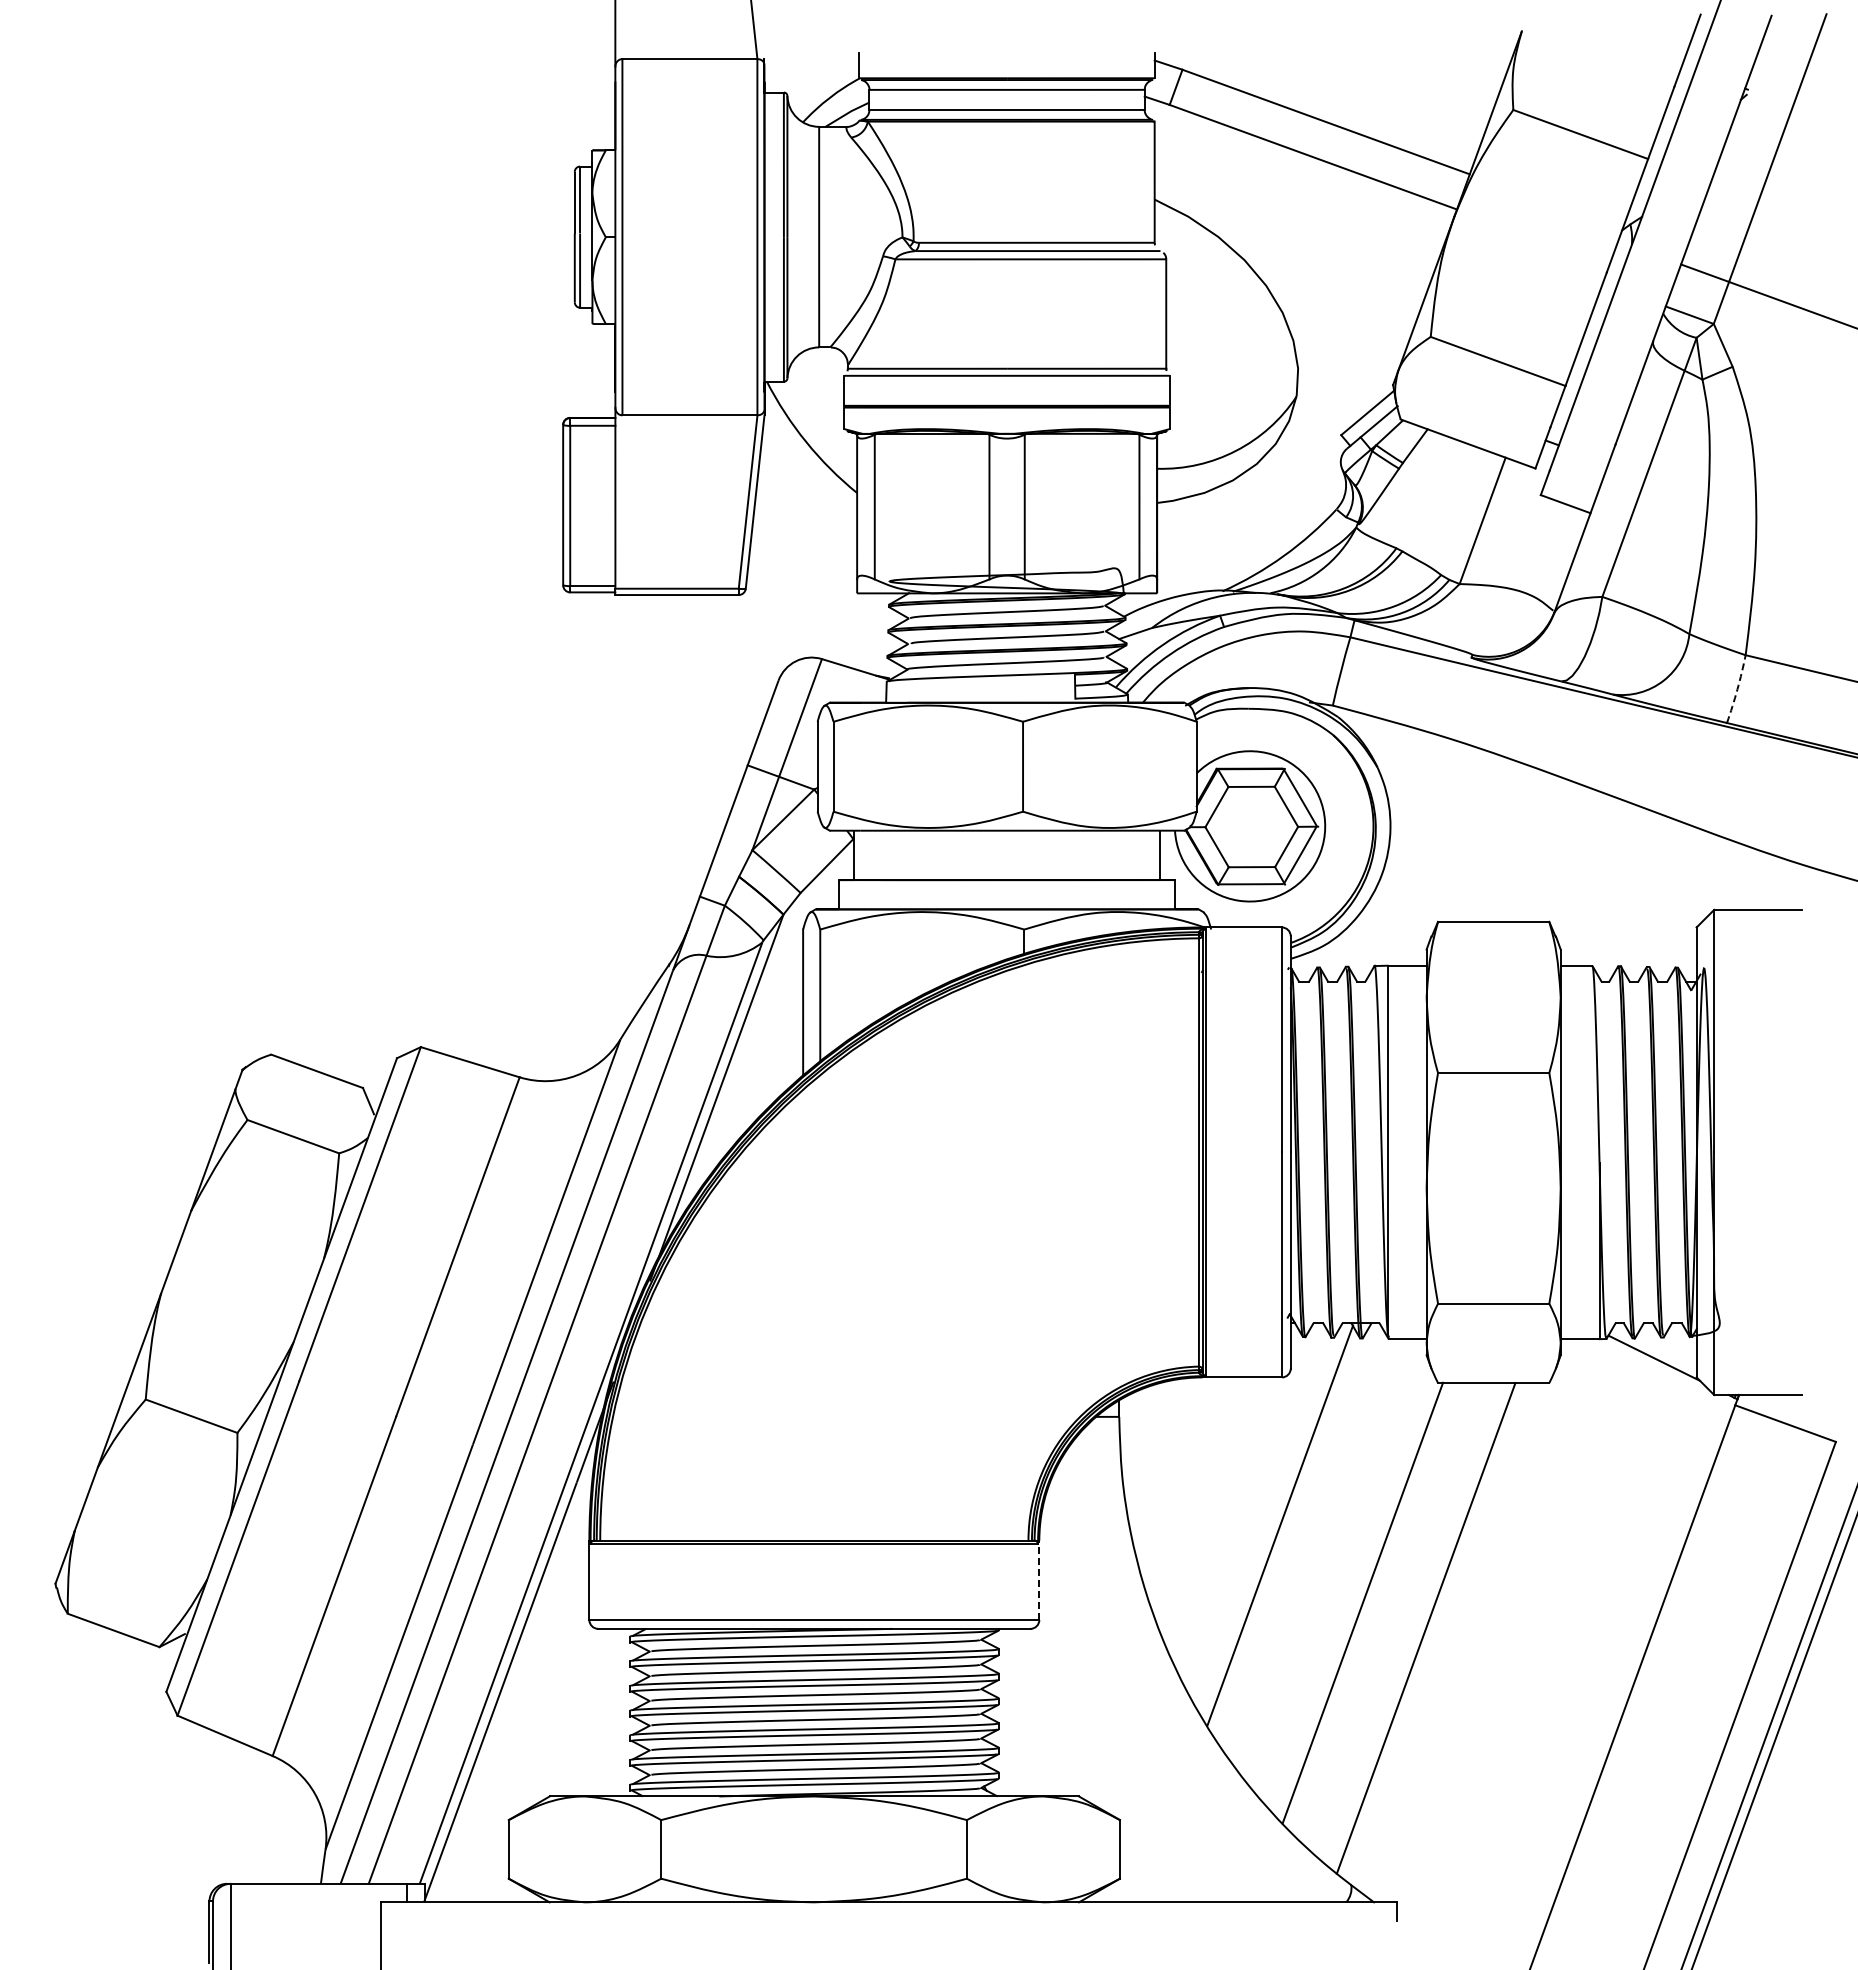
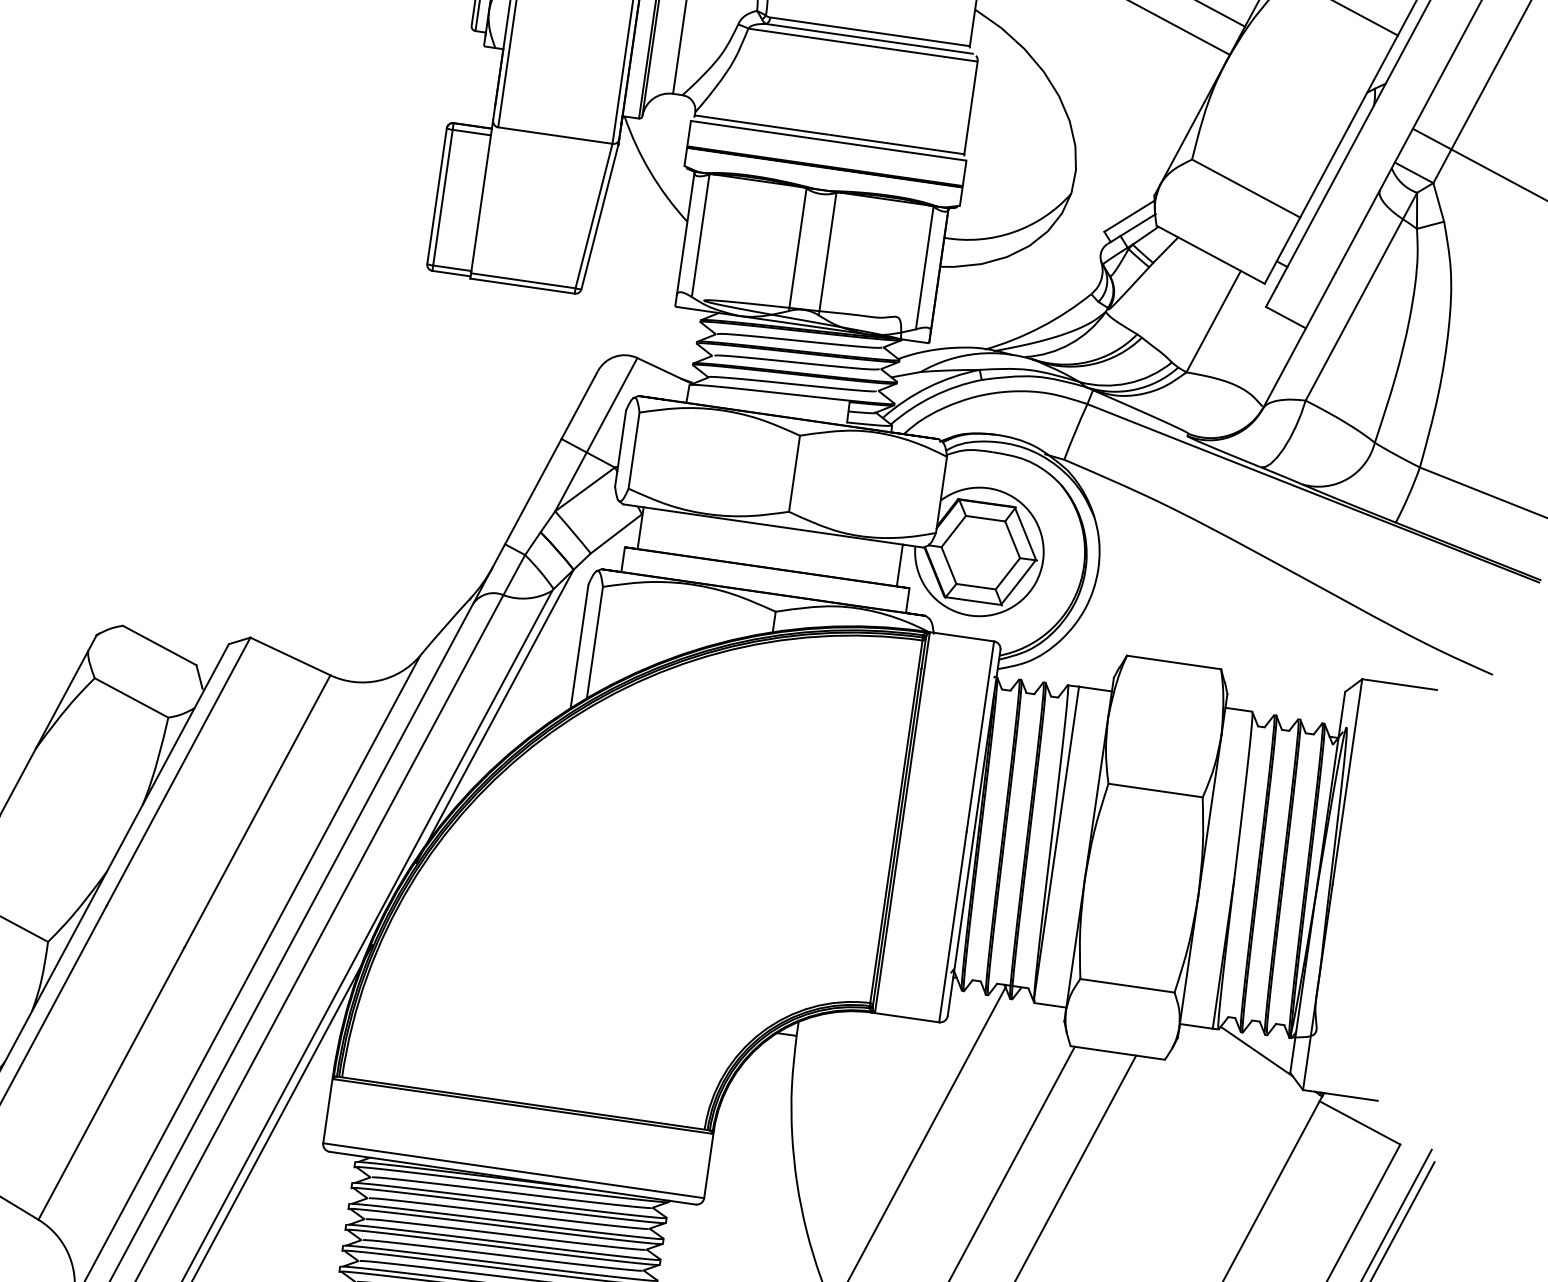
arc: (1737, 689) -> (1408, 495), dashed -> solid
line: (1039, 1580) -> (709, 1164), dashed -> solid

